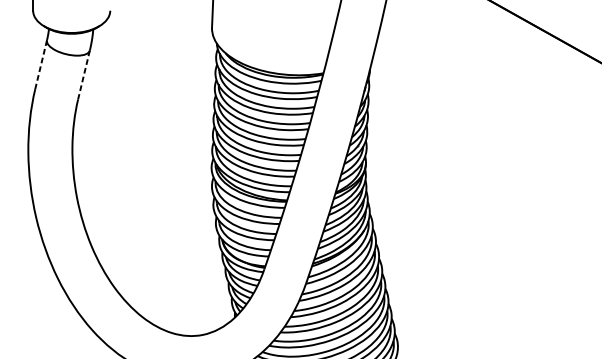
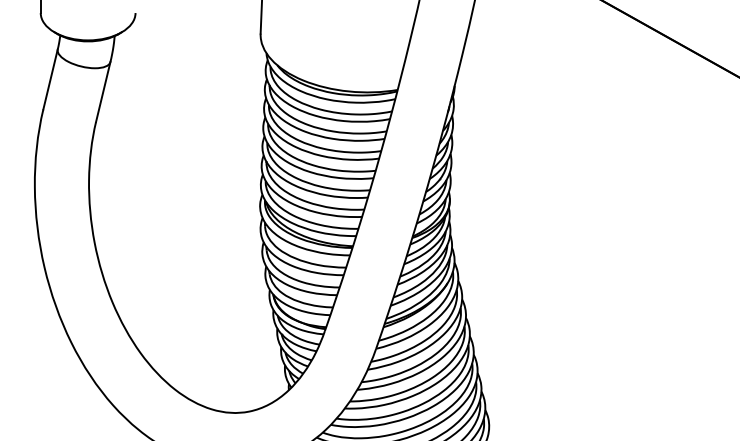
line: (41, 64) -> (50, 79), dashed -> solid
line: (84, 75) -> (103, 92), dashed -> solid

